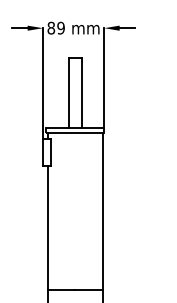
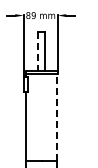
line: (69, 92) -> (38, 51), solid -> dashed
line: (103, 211) -> (57, 117), solid -> dashed

